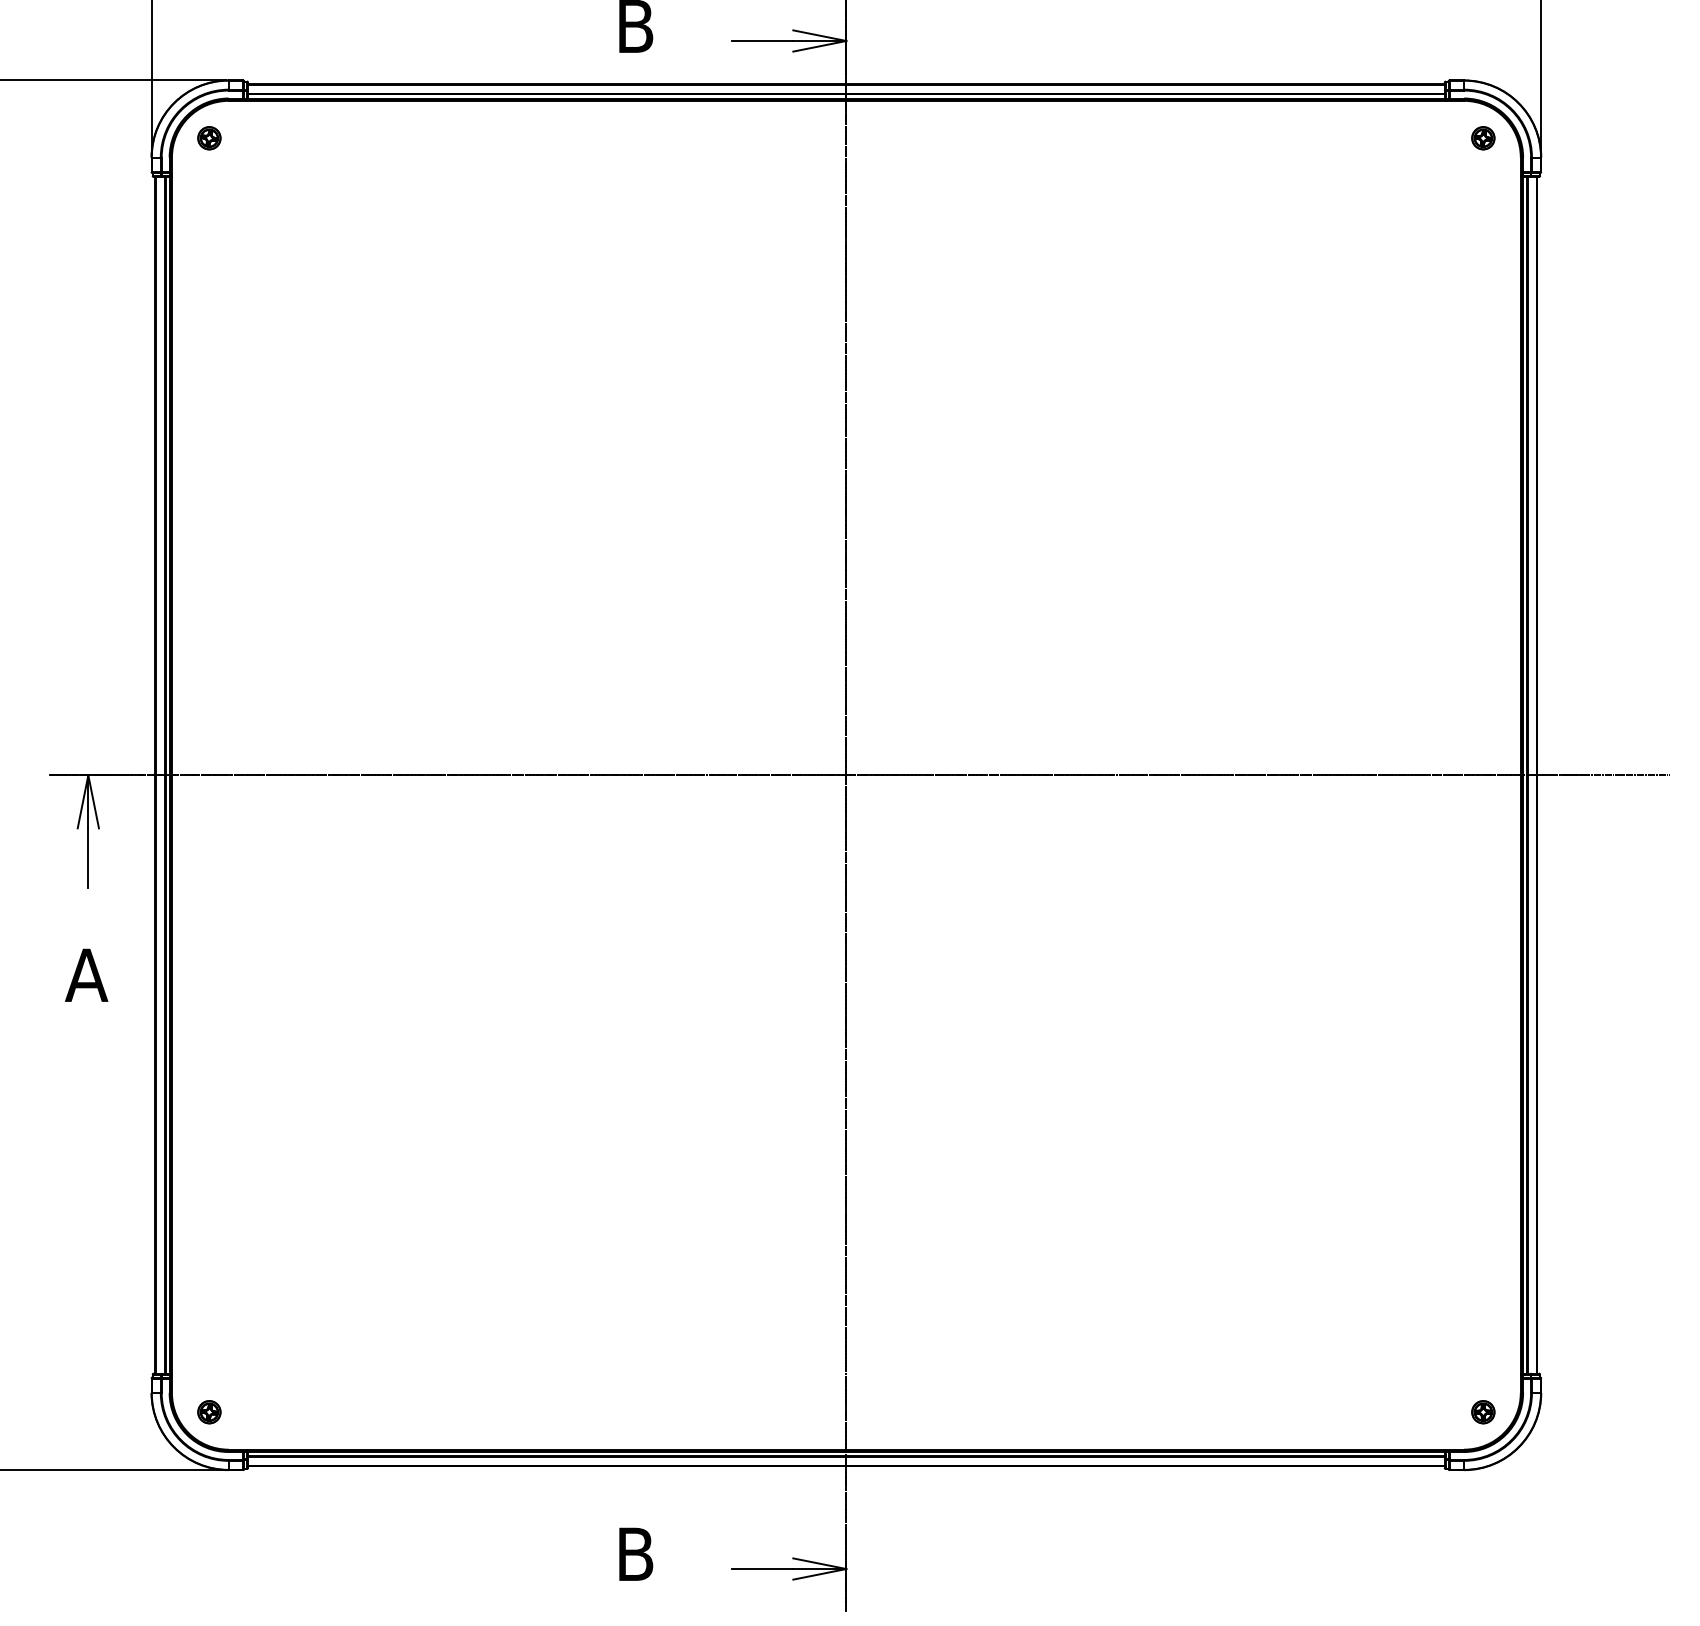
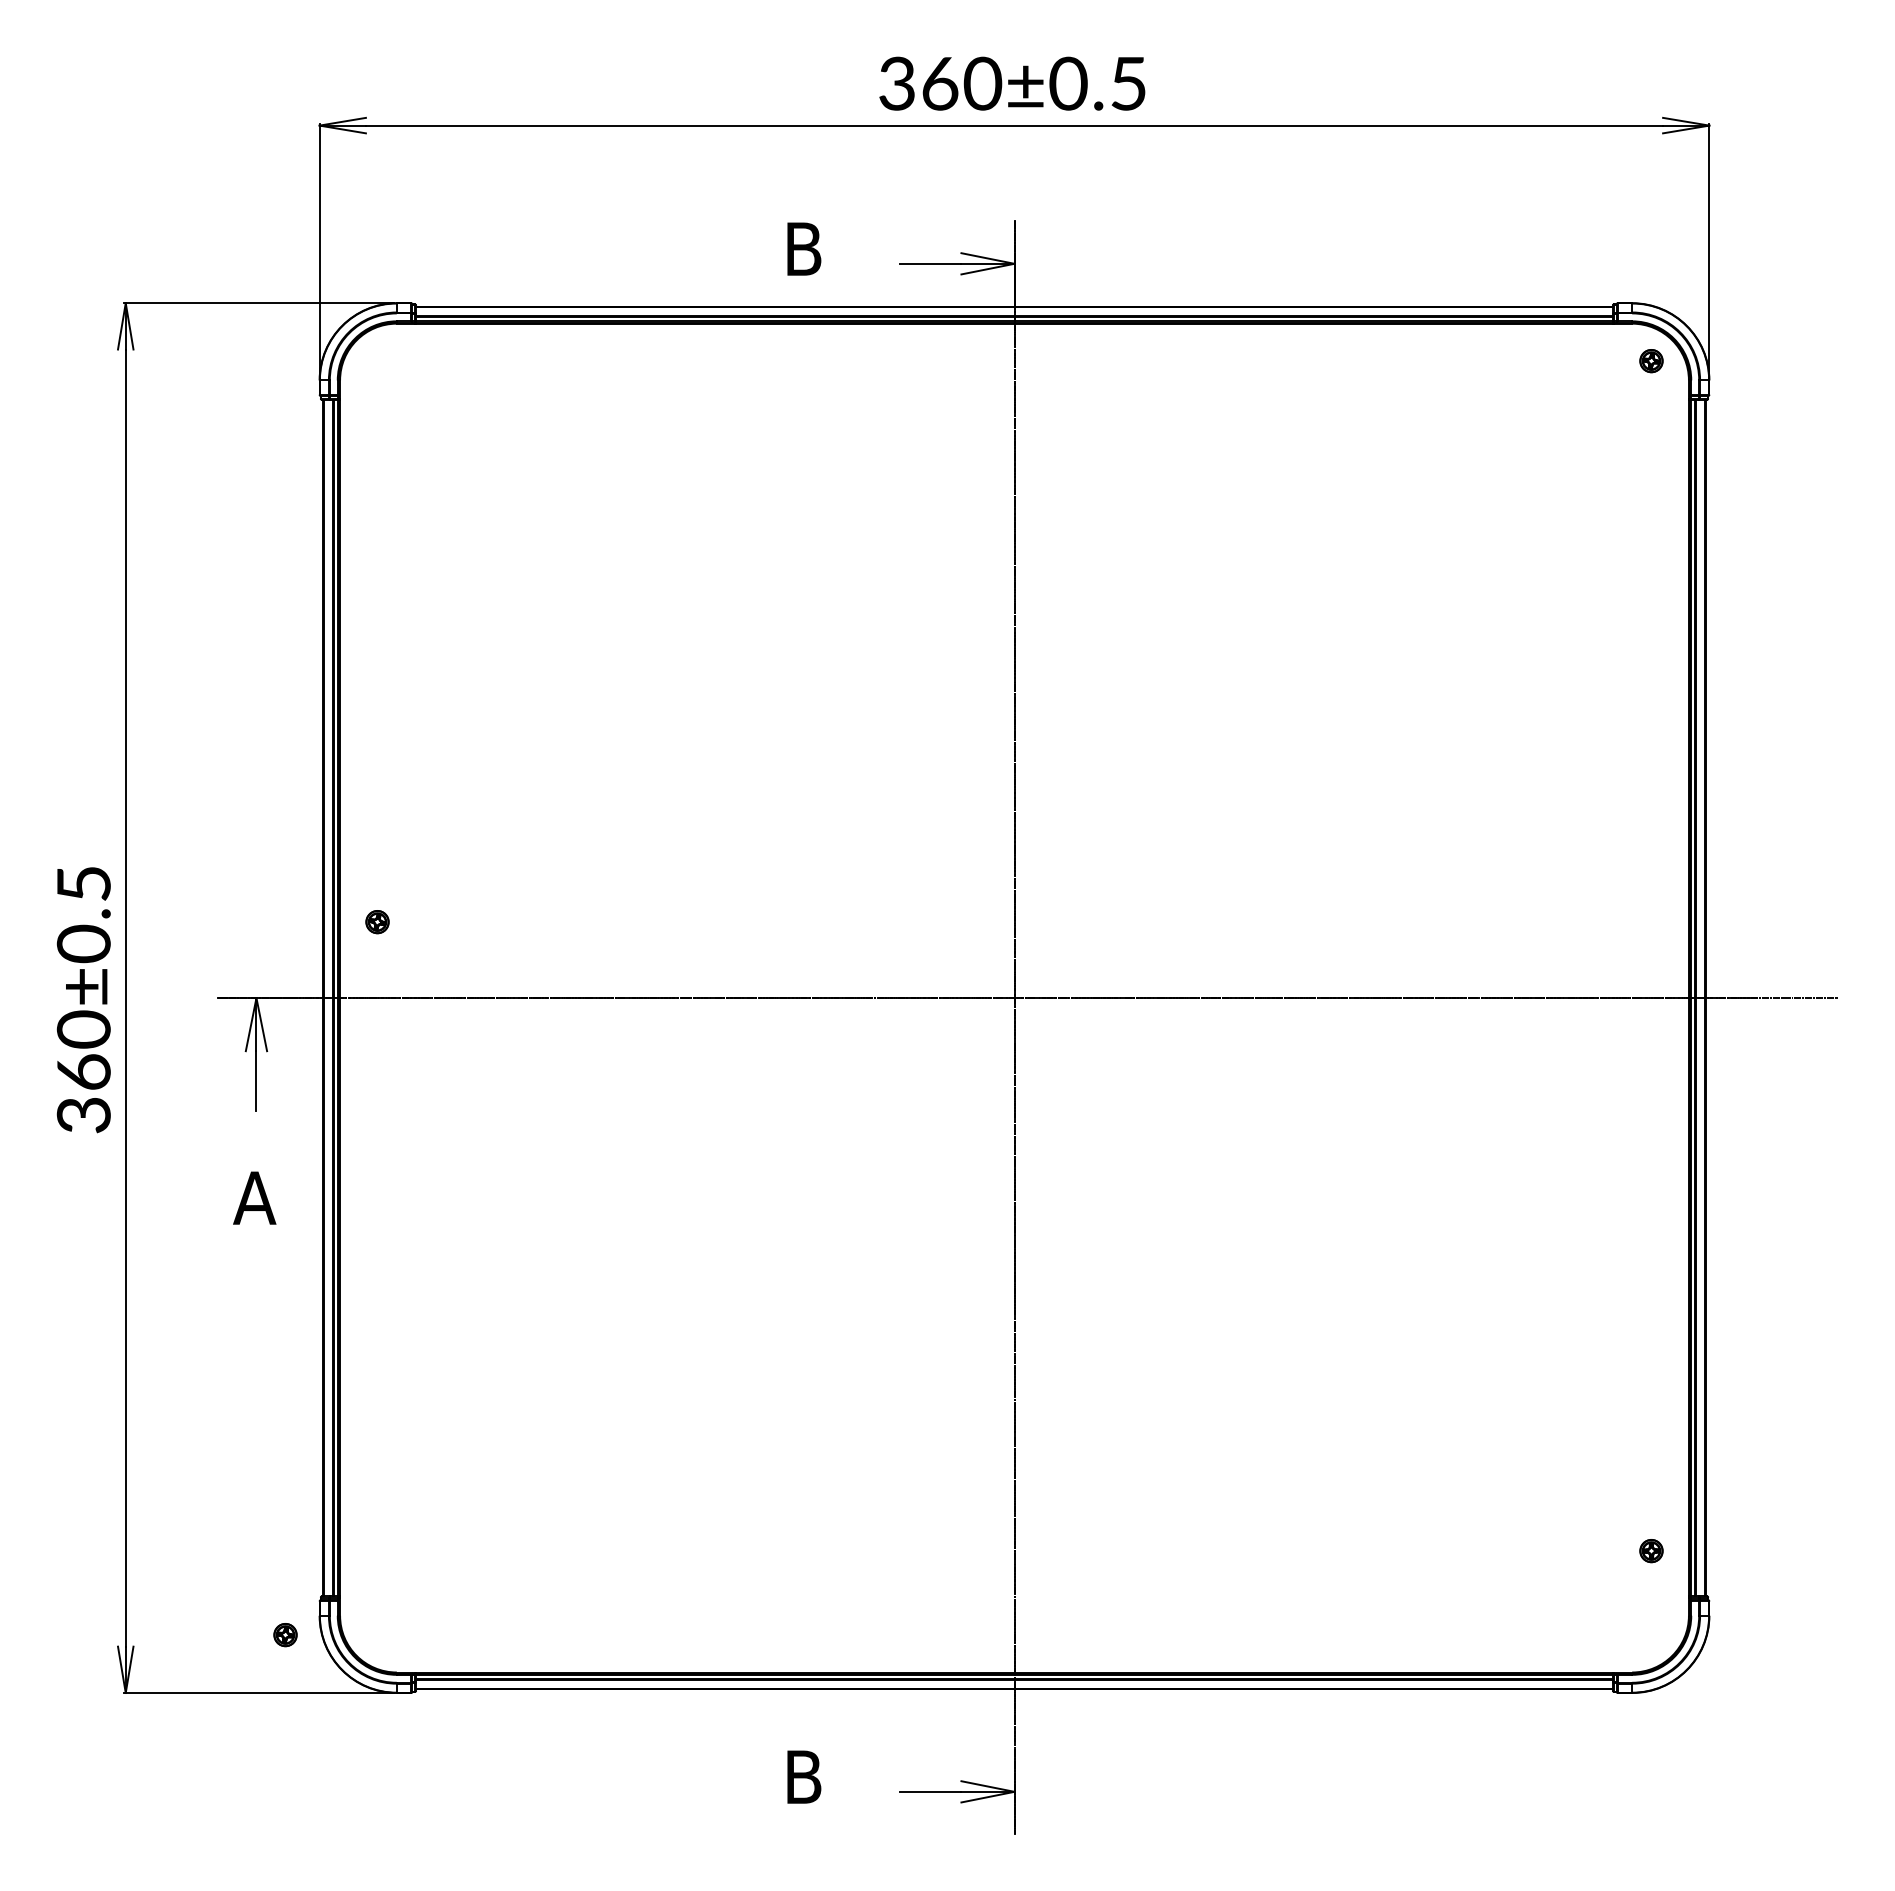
part: (209, 138) -> (377, 922), moved
part: (209, 1412) -> (285, 1635), moved
part: (1483, 1412) -> (1651, 1551), moved

